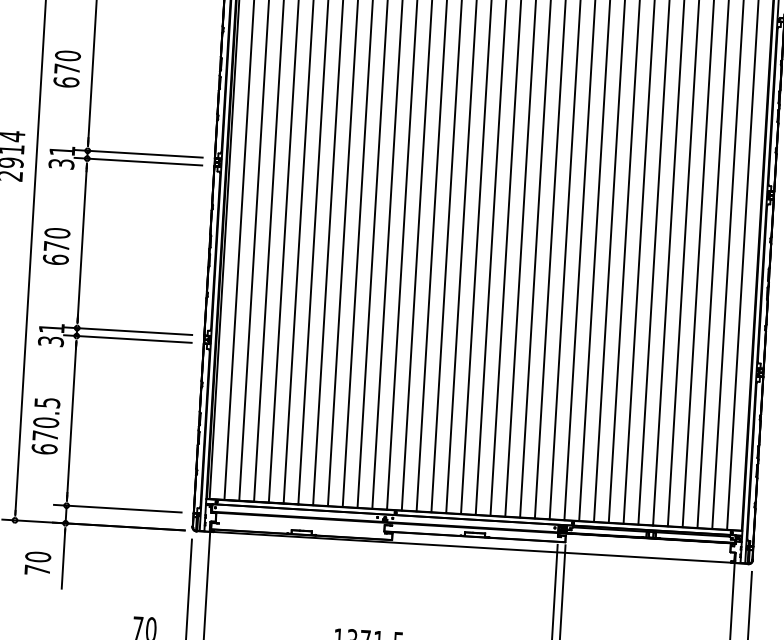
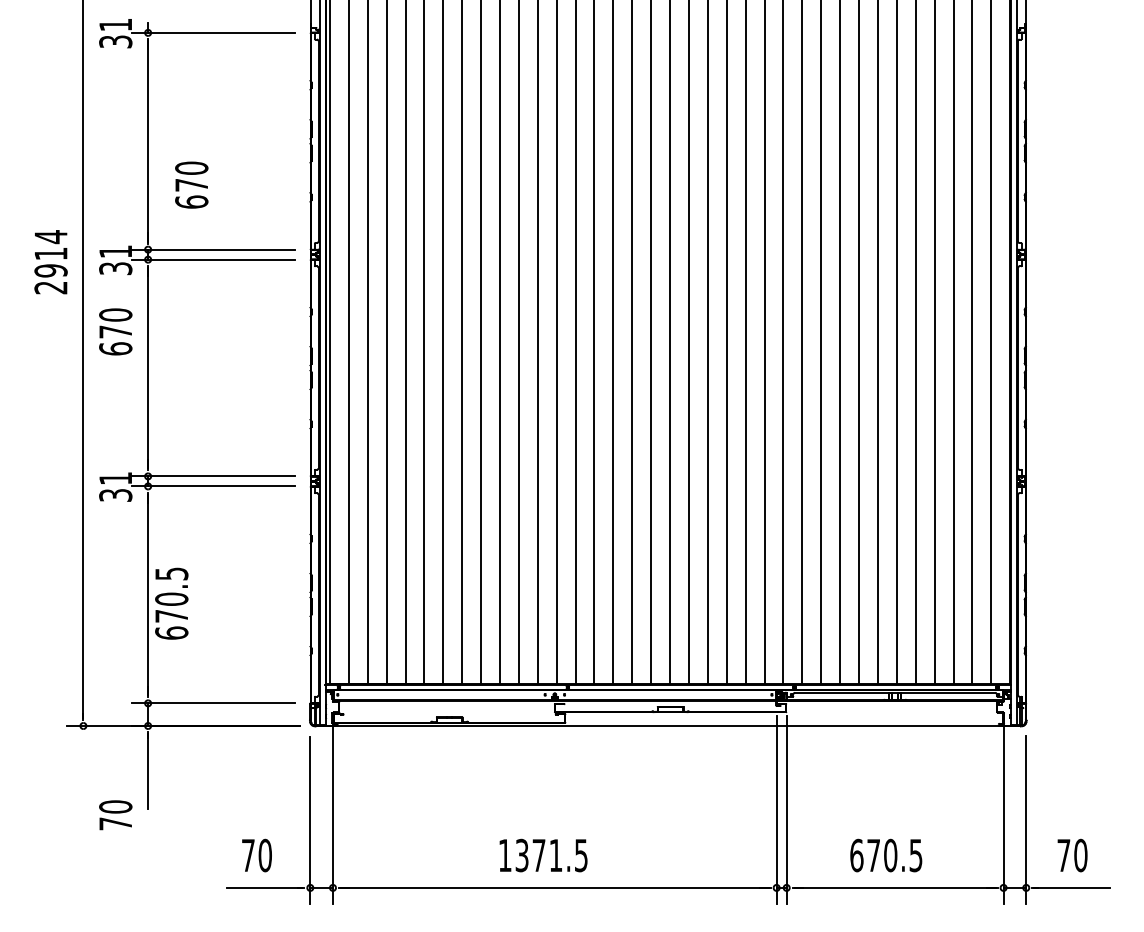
text: (67, 68) -> (191, 184), moved
text: (56, 246) -> (115, 331), moved
text: (45, 426) -> (171, 603), moved
text: (37, 563) -> (115, 815), moved

